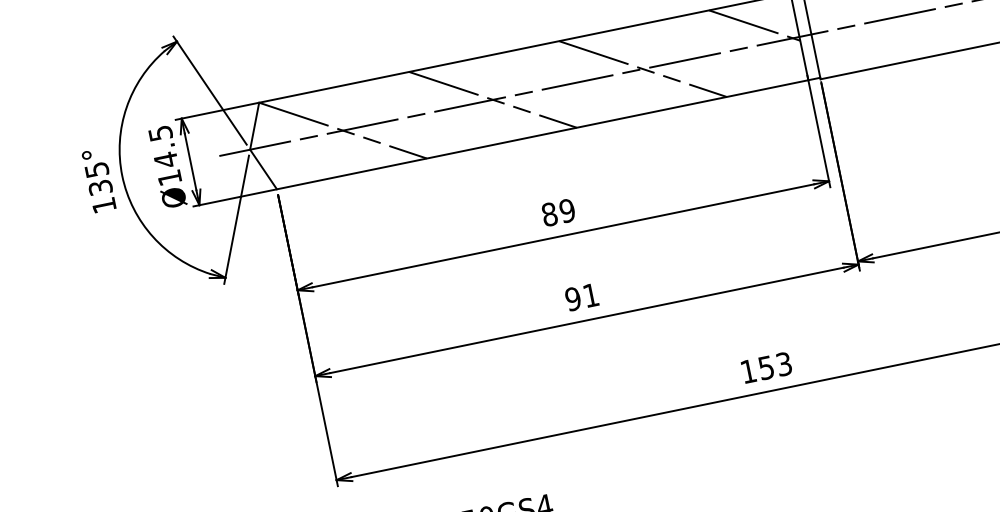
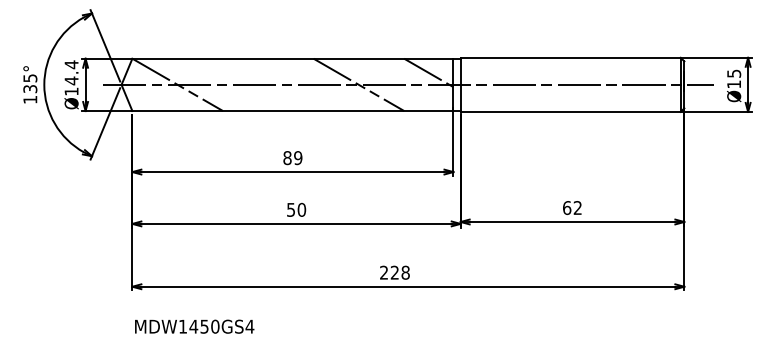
line: (493, 99) -> (268, 84), removed
text: (160, 133) -> (71, 64), Ø14.5 -> Ø14.4
text: (582, 296) -> (296, 209), 91 -> 50
text: (765, 367) -> (394, 272), 153 -> 228

